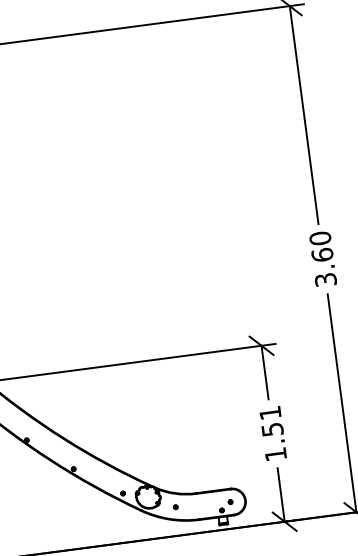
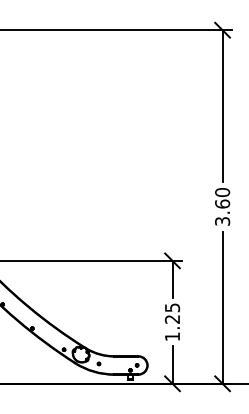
text: (271, 421) -> (172, 313), 1.51 -> 1.25

